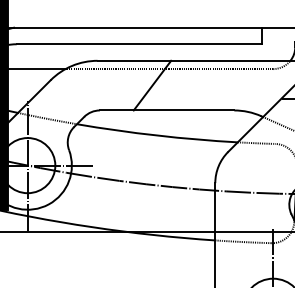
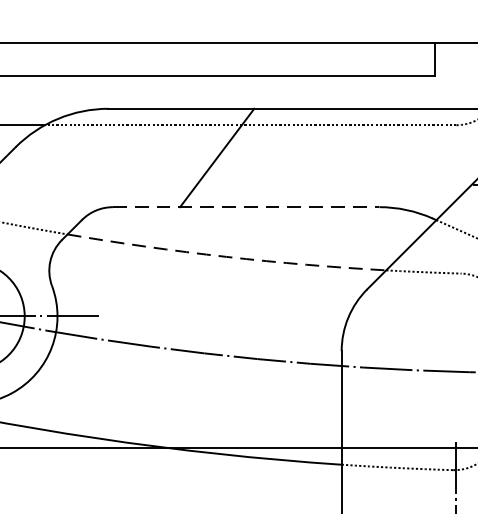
line: (167, 110) -> (246, 207), solid -> dashed
arc: (157, 135) -> (227, 256), solid -> dashed

